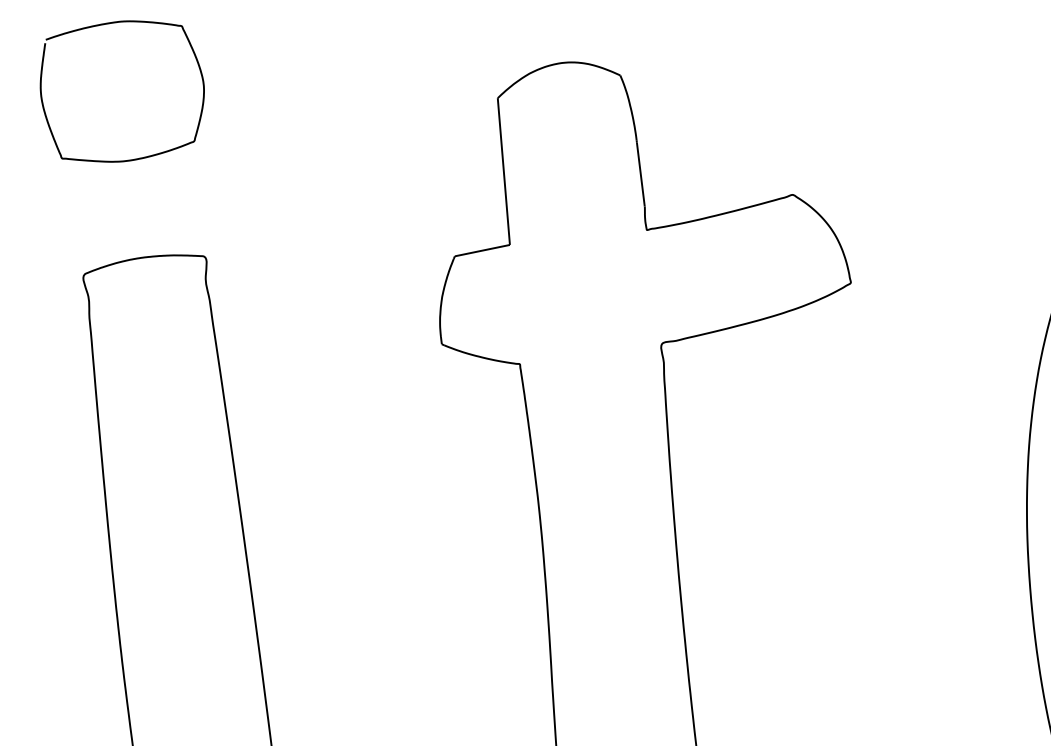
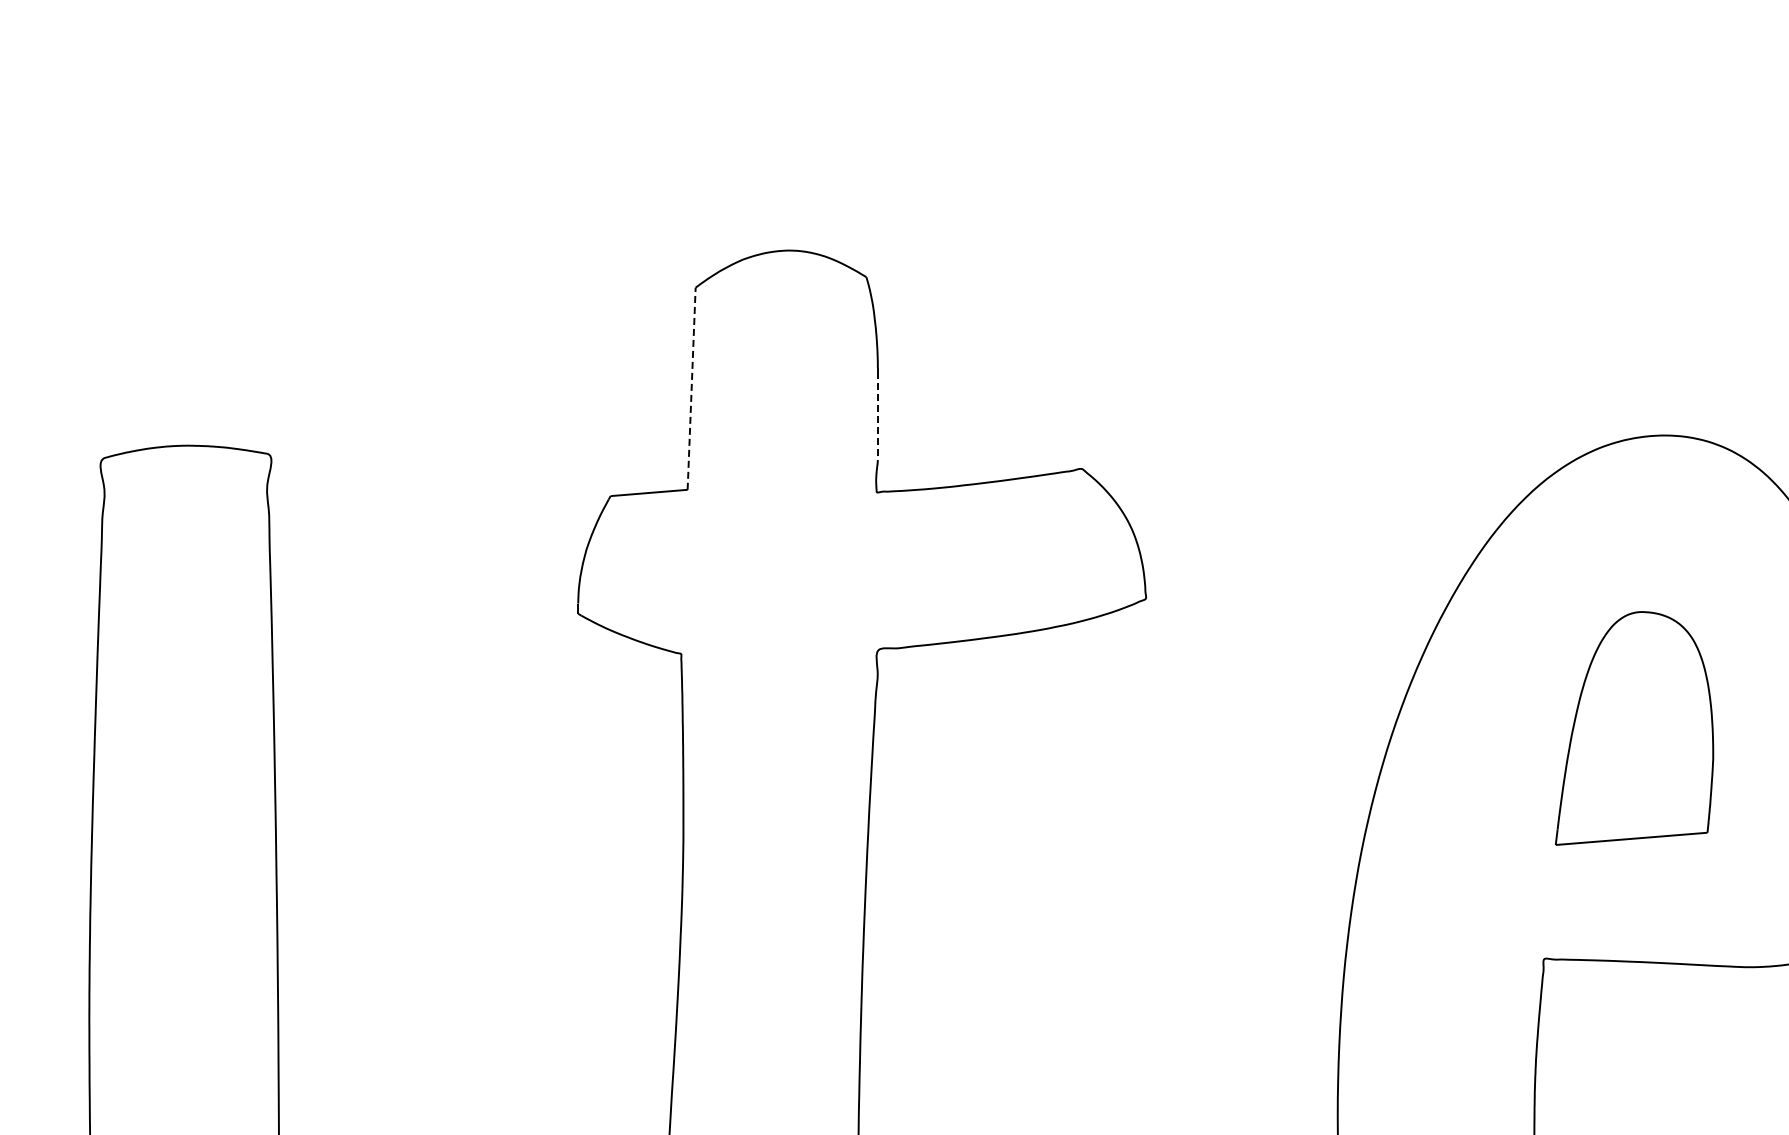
curve: (113, 23) -> (184, 121), removed
line: (503, 171) -> (691, 388), solid -> dashed
line: (640, 175) -> (877, 416), solid -> dashed

